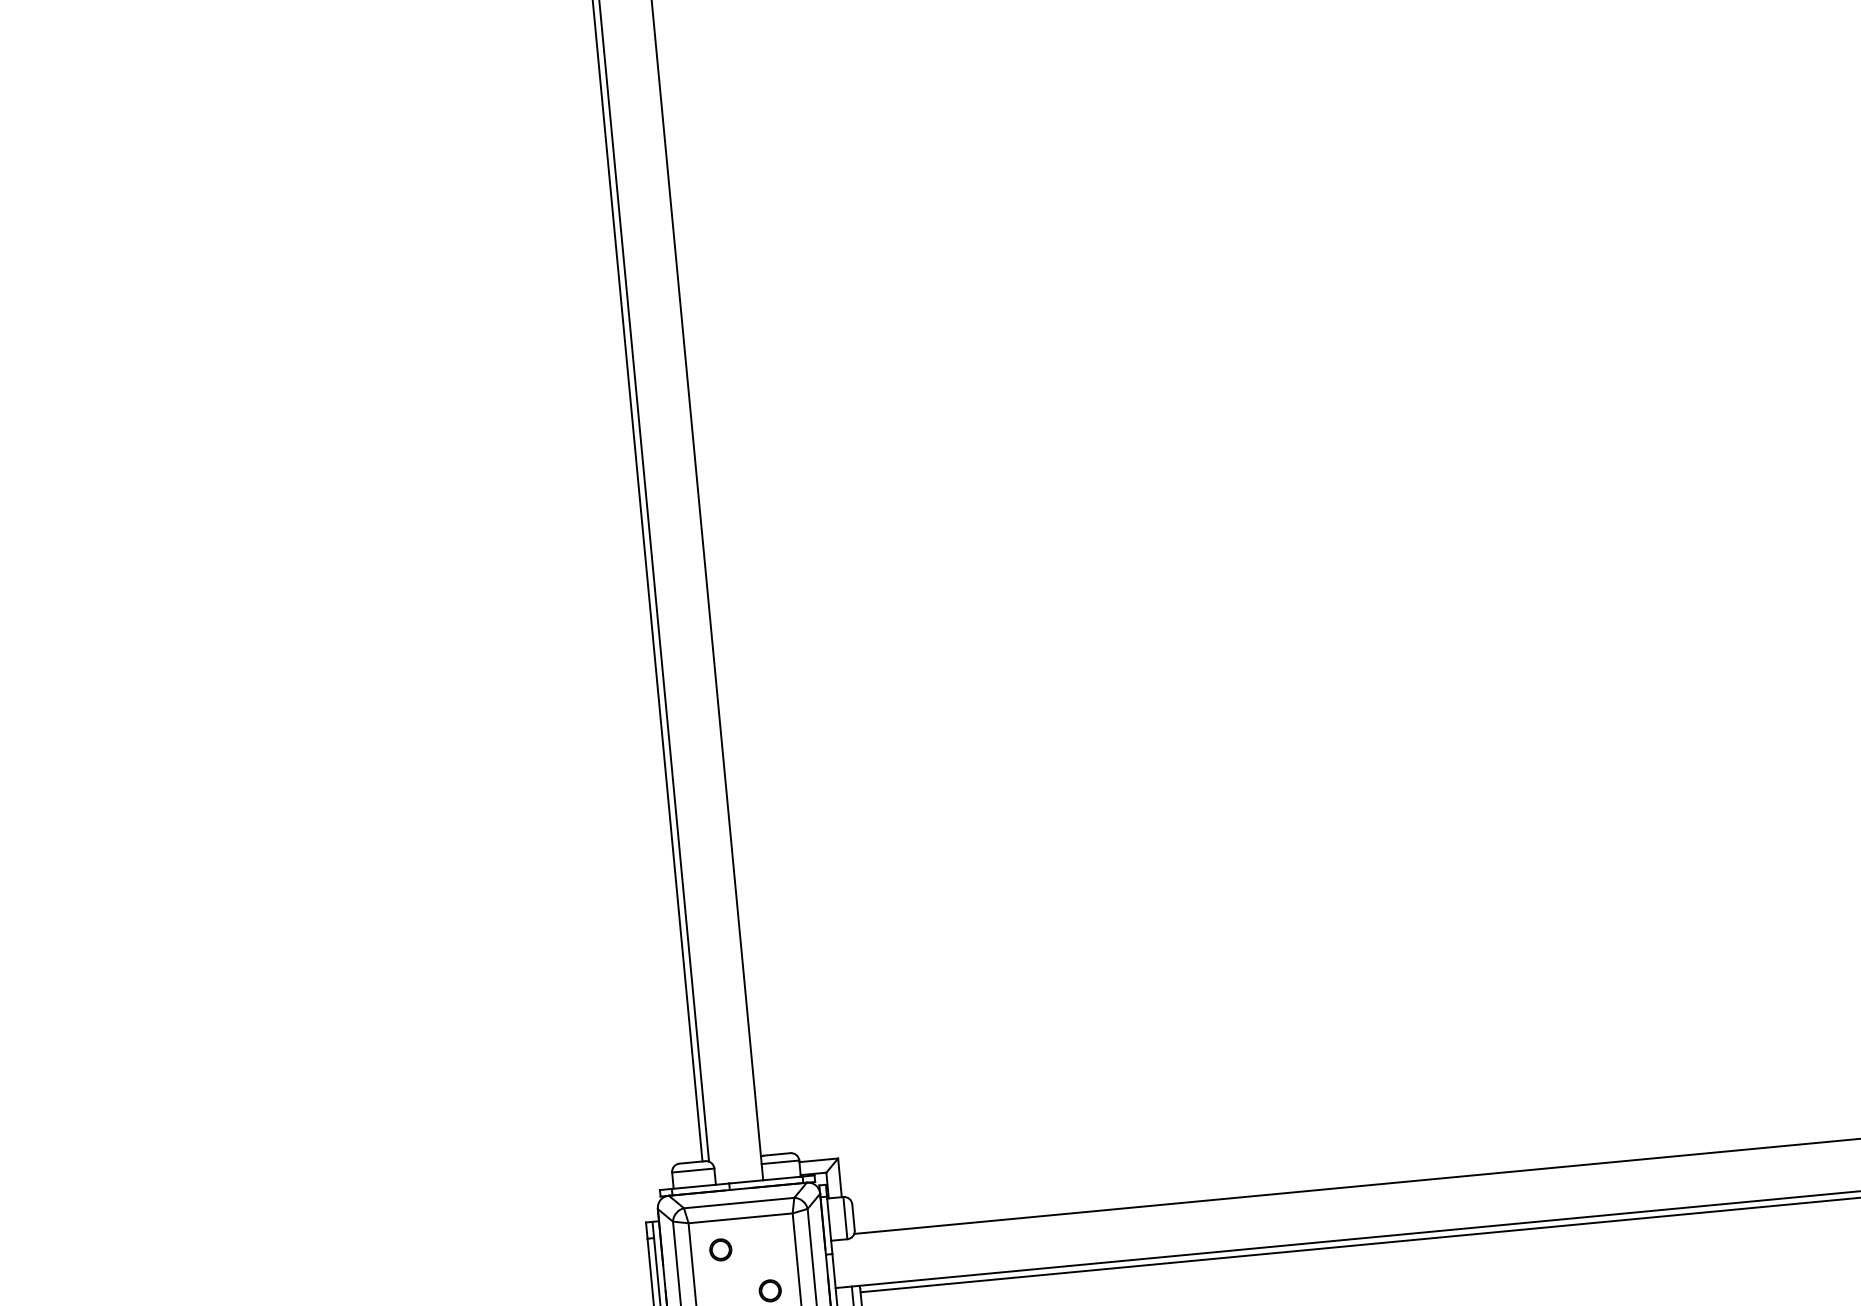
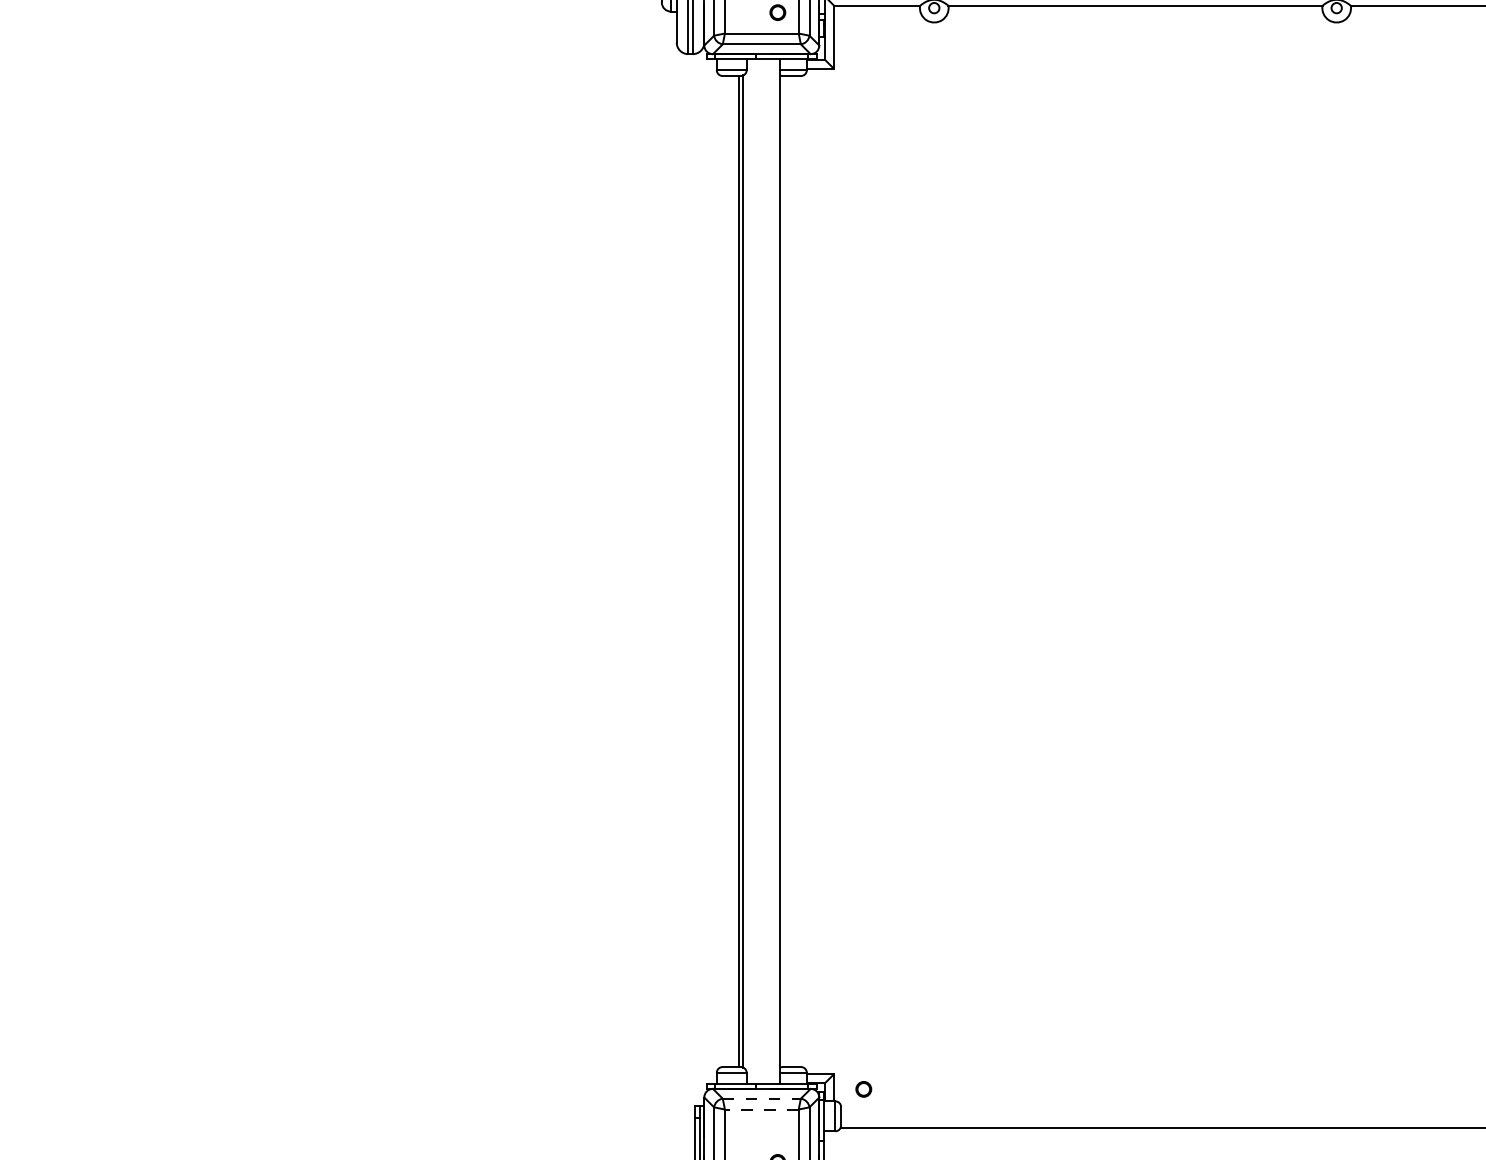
line: (740, 1202) -> (762, 1098), solid -> dashed
line: (740, 1218) -> (761, 1109), solid -> dashed
part: (720, 1250) -> (863, 1089), moved

